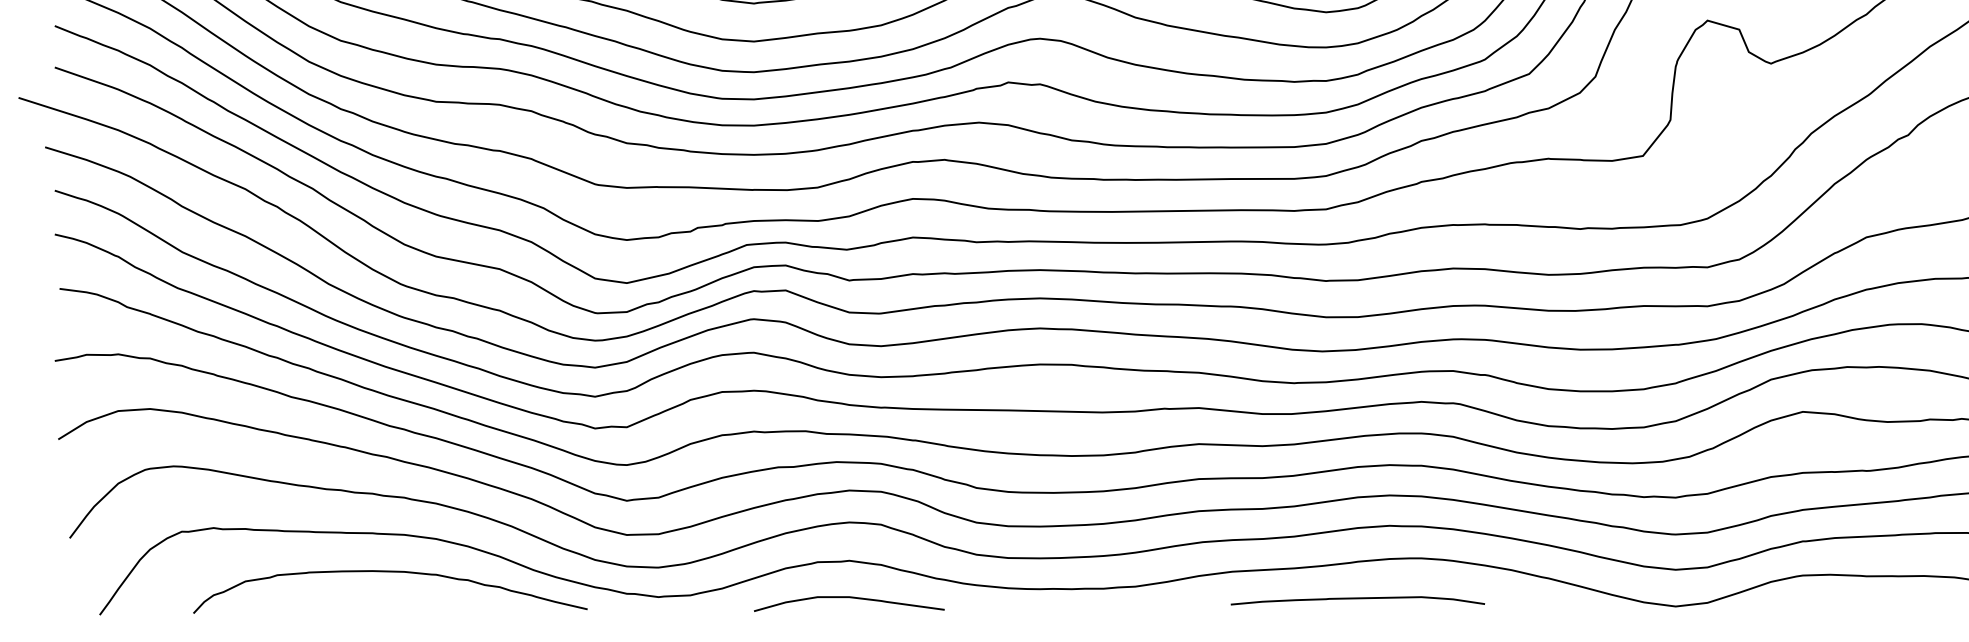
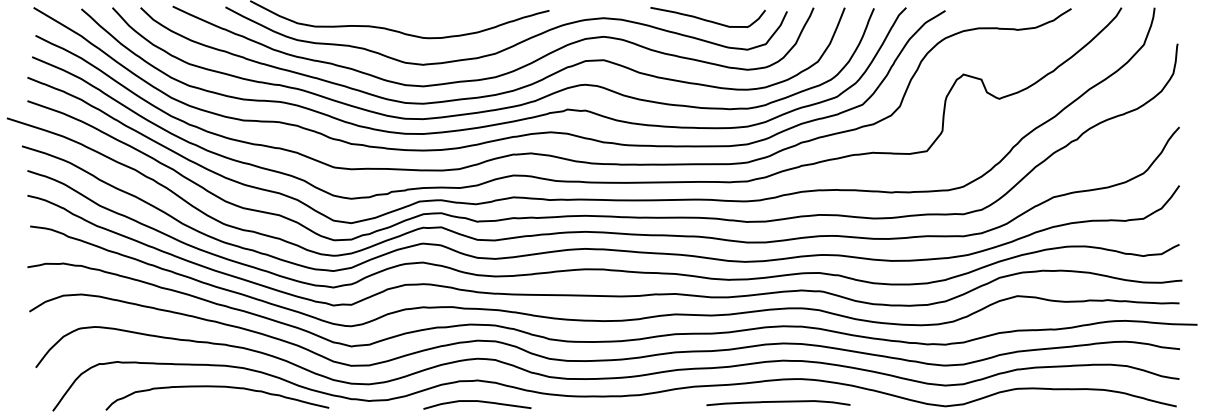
curve: (1357, 599) -> (778, 402), moved

